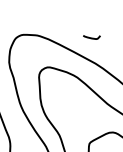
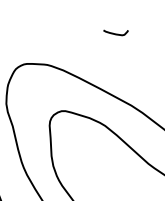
curve: (91, 37) -> (115, 33), moved

